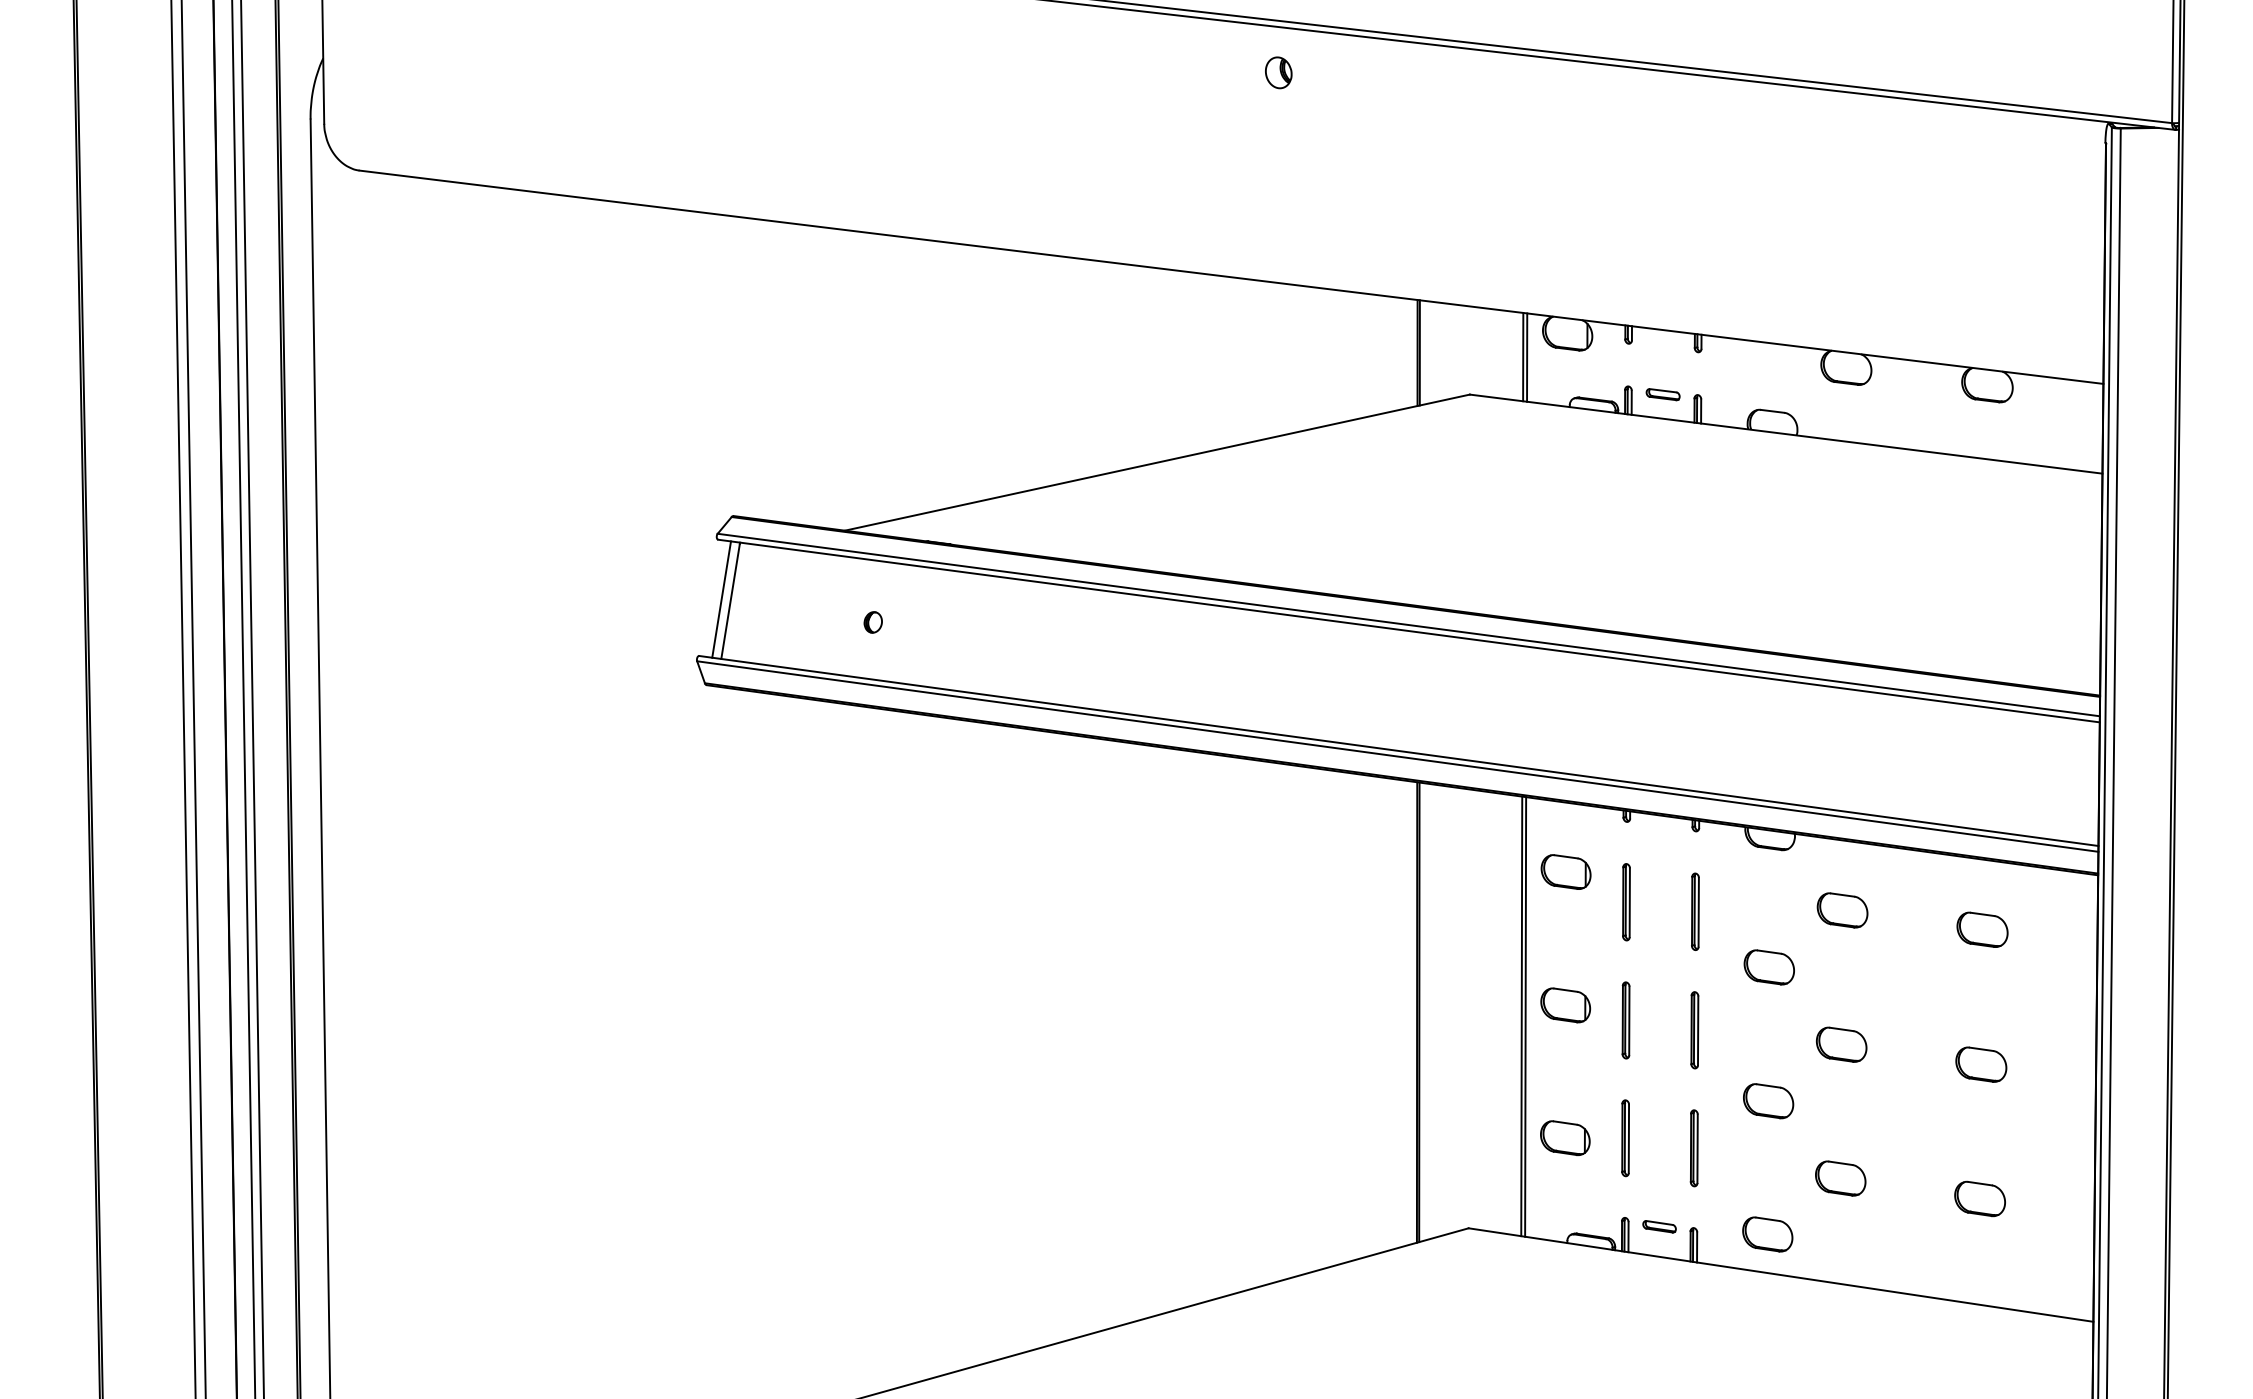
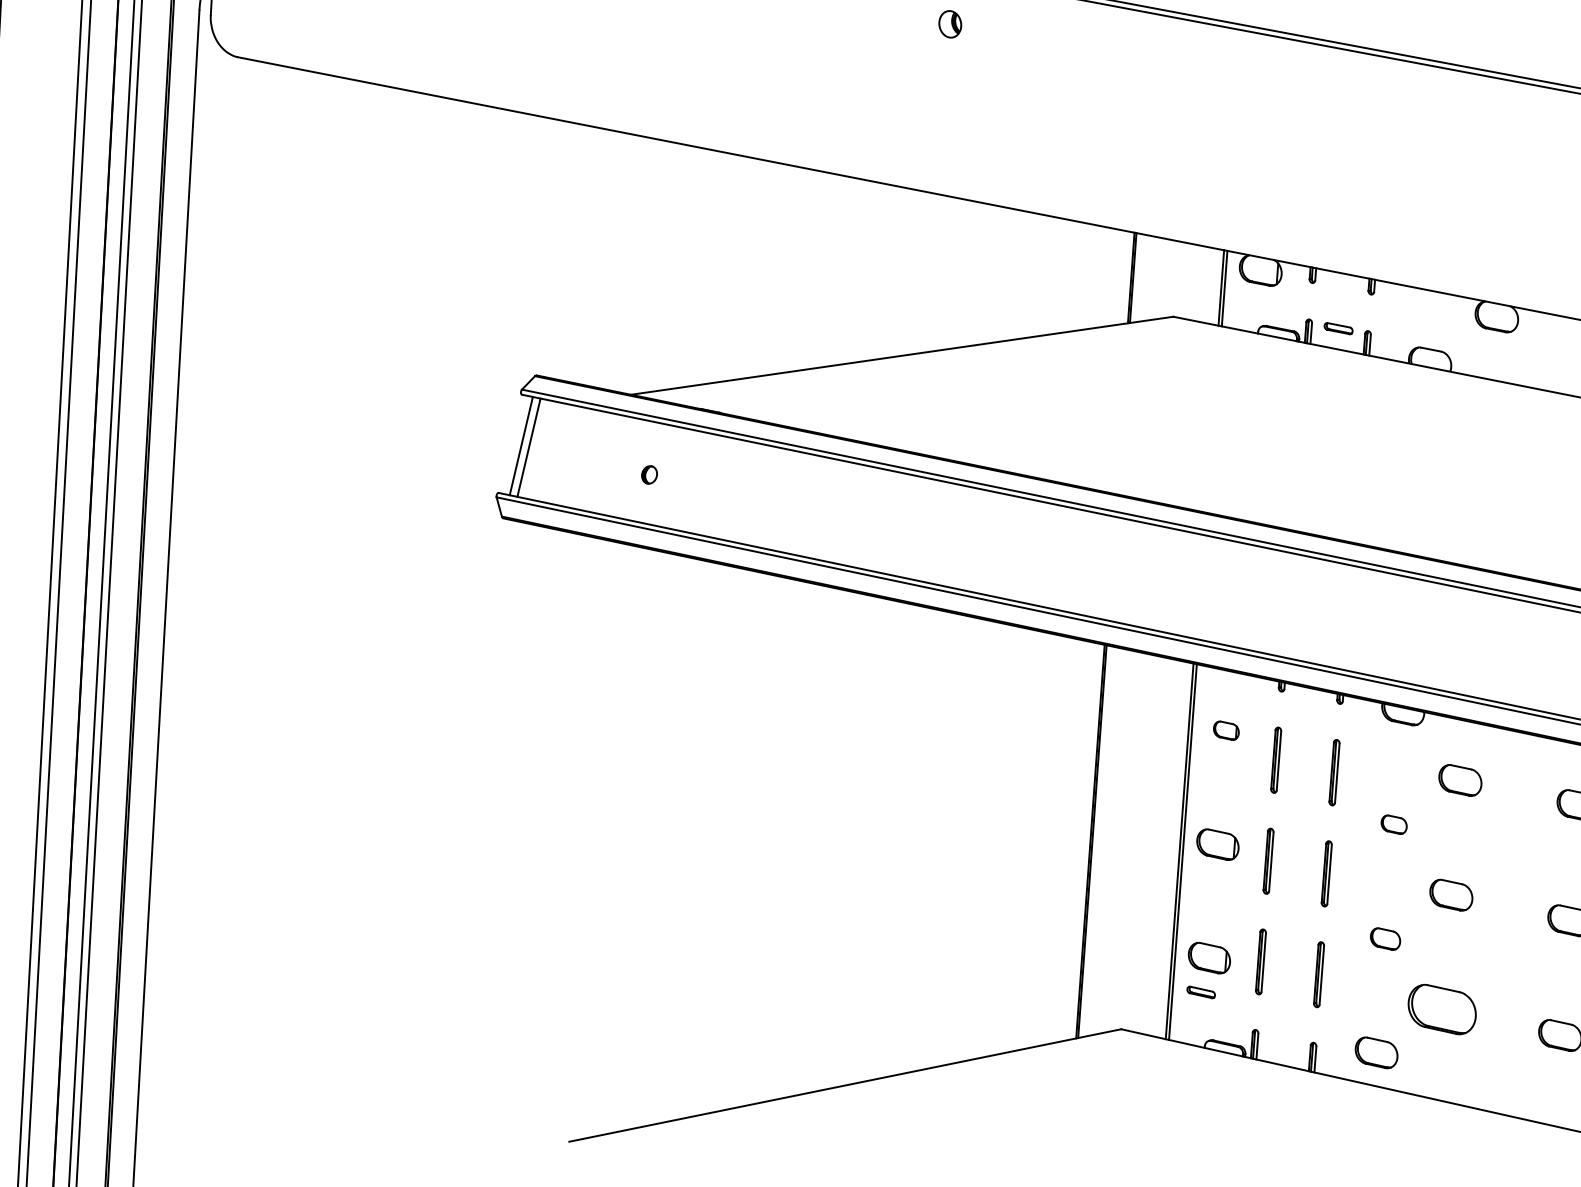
part: (1278, 72) -> (950, 24), moved
part: (1565, 871) -> (1225, 730), size x0.6
part: (1768, 967) -> (1393, 824), size x0.6
part: (1768, 1101) -> (1385, 939), size x0.7
part: (1840, 1178) -> (1442, 1009), size x1.6
part: (1659, 1226) -> (1201, 992), moved

